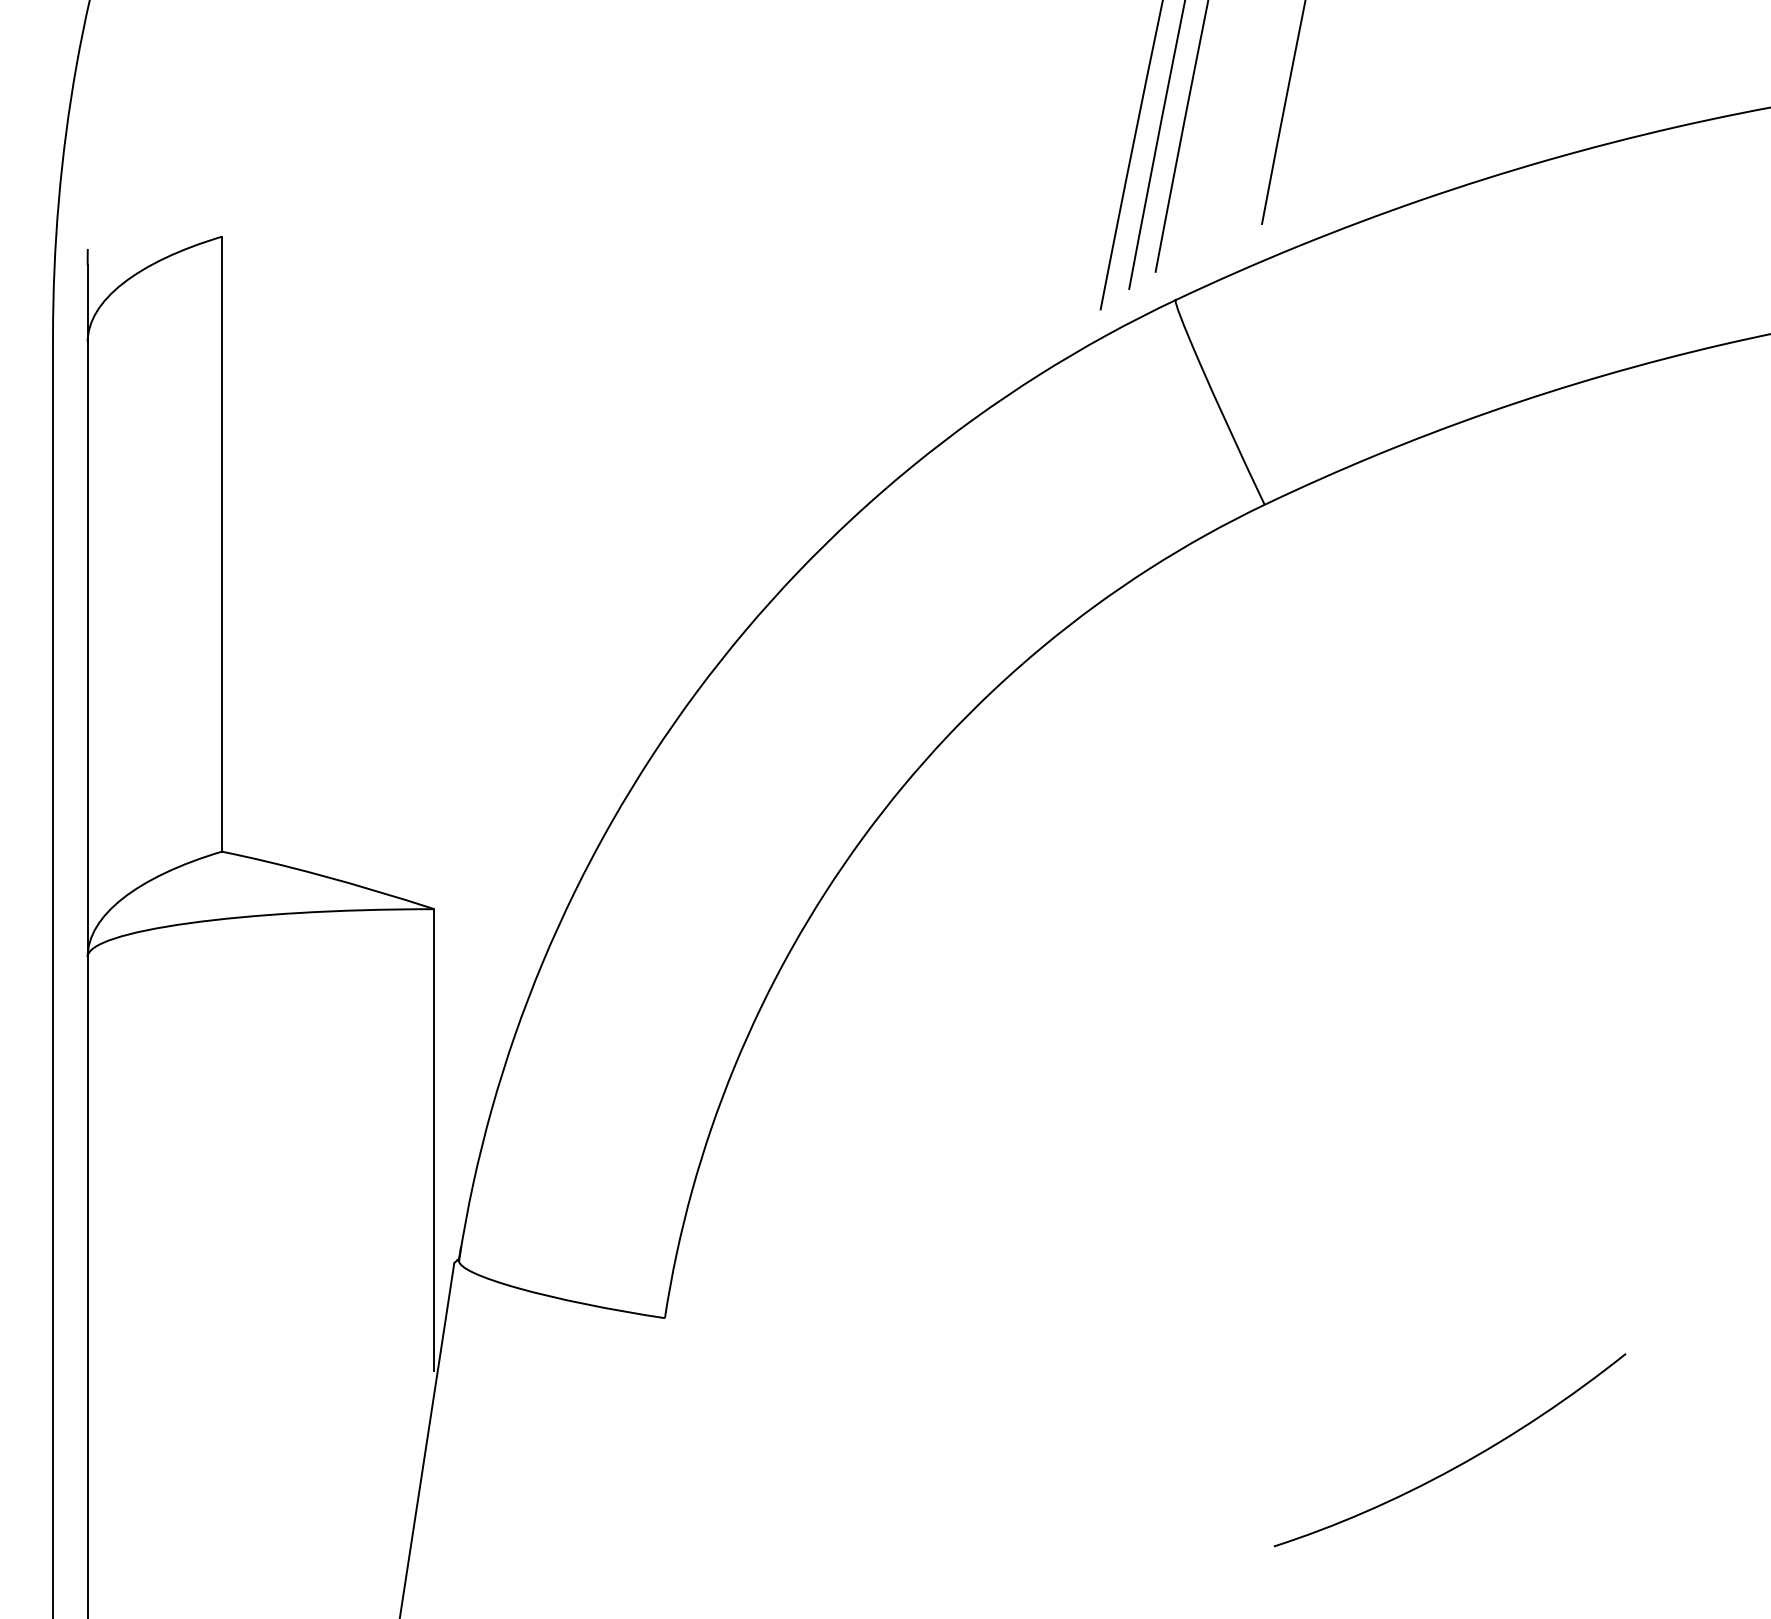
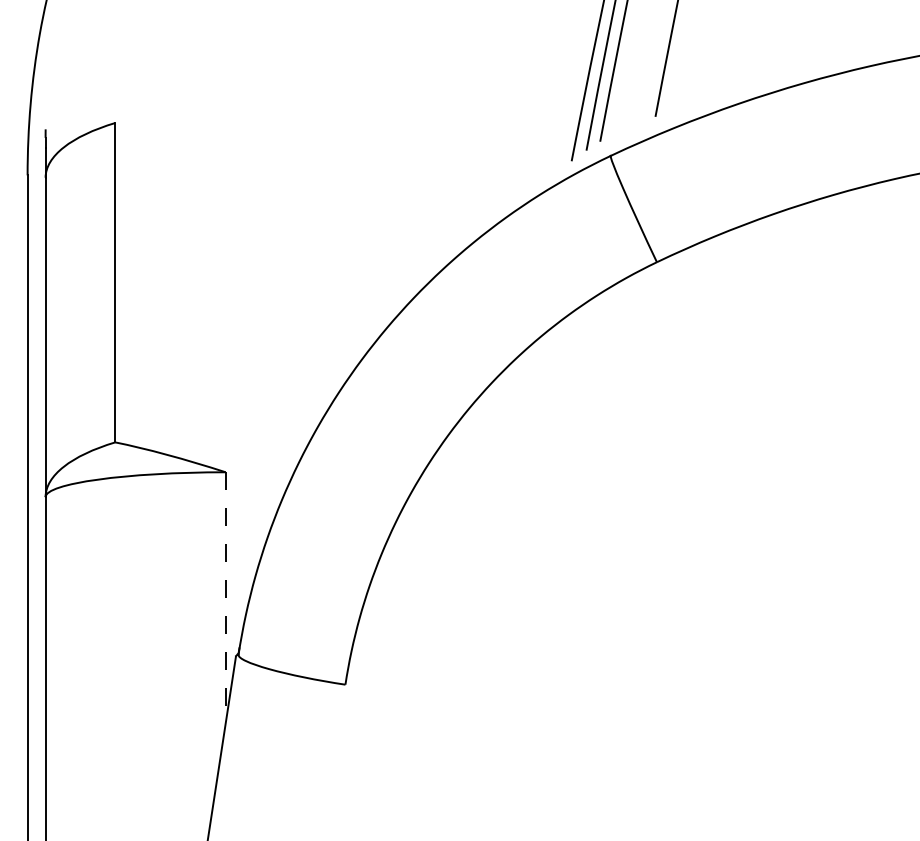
line: (434, 1140) -> (225, 592), solid -> dashed
curve: (1460, 1462) -> (758, 759), removed

